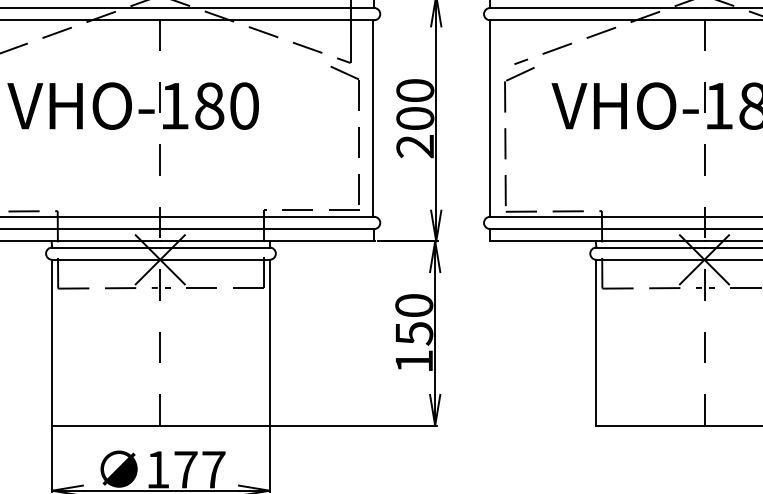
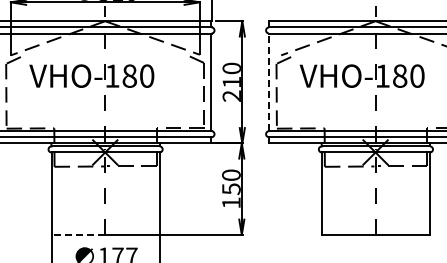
text: (414, 116) -> (231, 81), 200 -> 210
line: (490, 118) -> (269, 82), solid -> dashed
line: (106, 424) -> (78, 234), solid -> dashed

